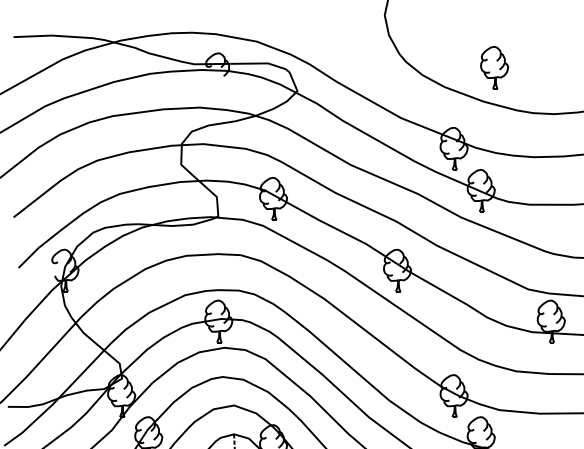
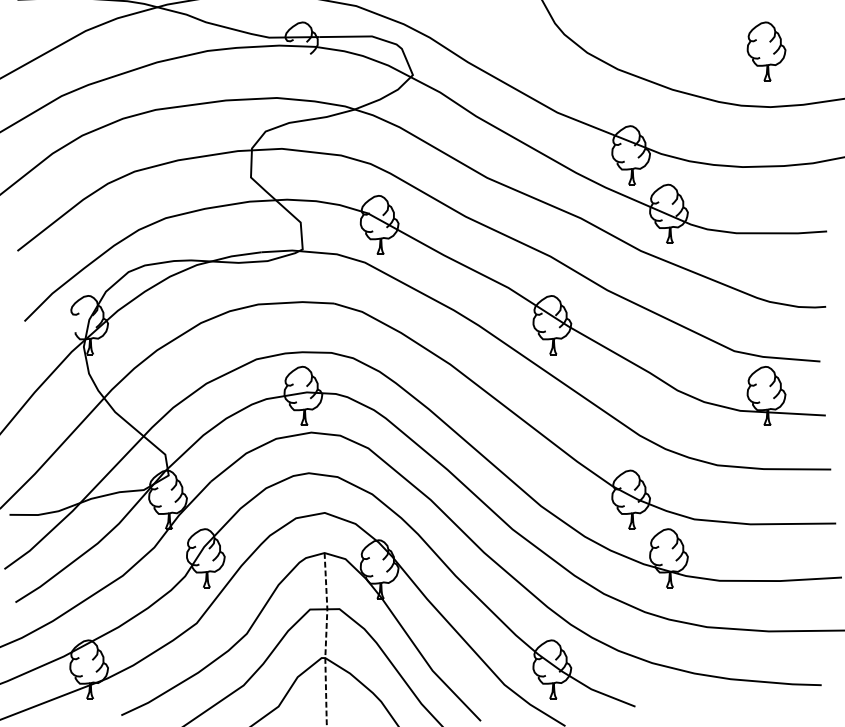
part: (494, 67) -> (766, 51), moved

